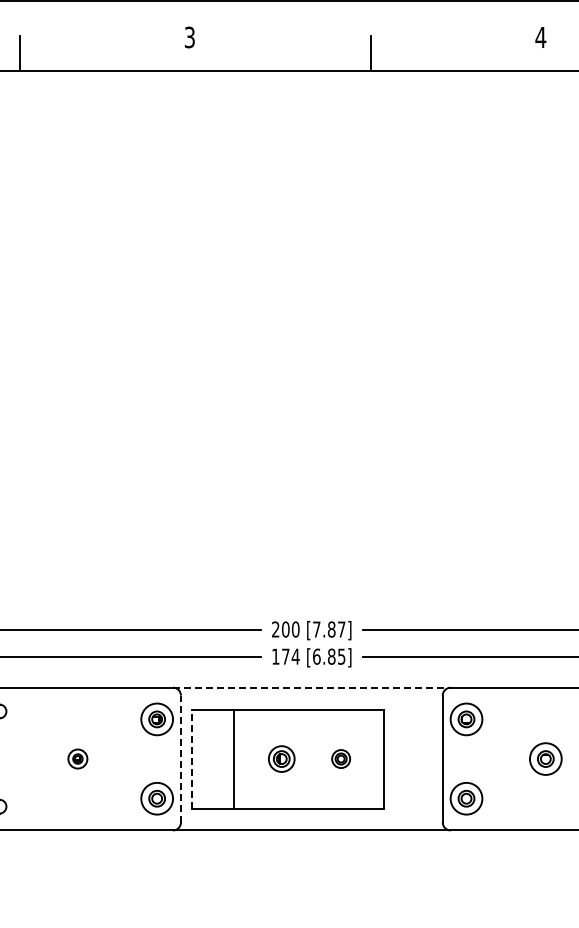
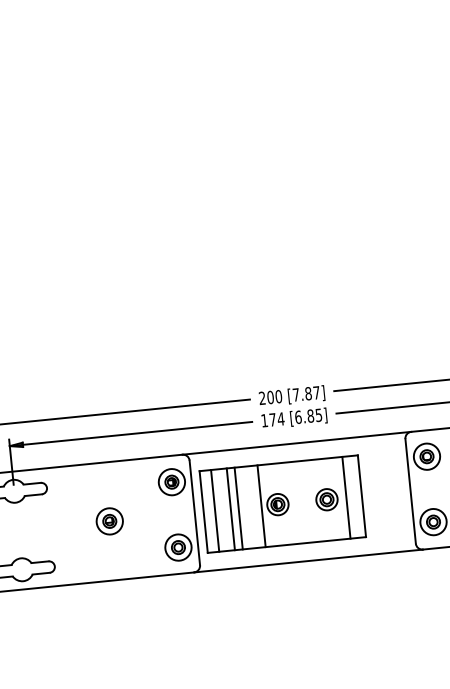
line: (311, 687) -> (296, 443), dashed -> solid
part: (77, 758) -> (109, 520), size x1.67
line: (180, 758) -> (194, 512), dashed -> solid
line: (205, 758) -> (215, 510), added
line: (224, 758) -> (230, 508), added
line: (261, 758) -> (261, 505), added
part: (340, 758) -> (326, 499), size x1.43
line: (364, 758) -> (346, 497), added
line: (191, 759) -> (203, 512), dashed -> solid

